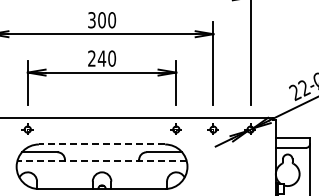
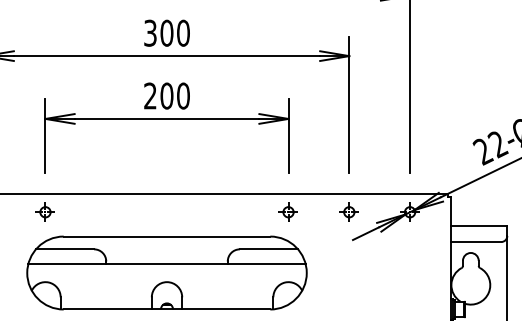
text: (101, 58) -> (166, 95), 240 -> 200
line: (101, 144) -> (166, 236), dashed -> solid
line: (102, 161) -> (167, 264), dashed -> solid

